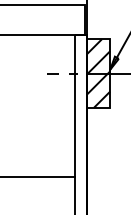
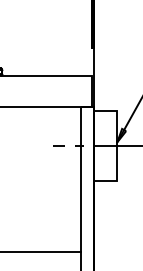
hatch: (98, 73) -> (105, 146), removed

